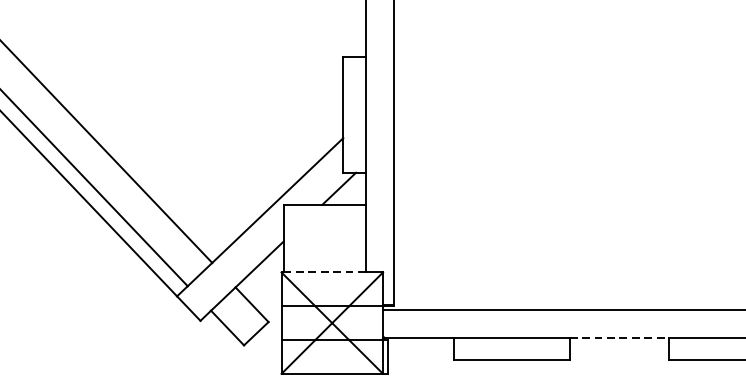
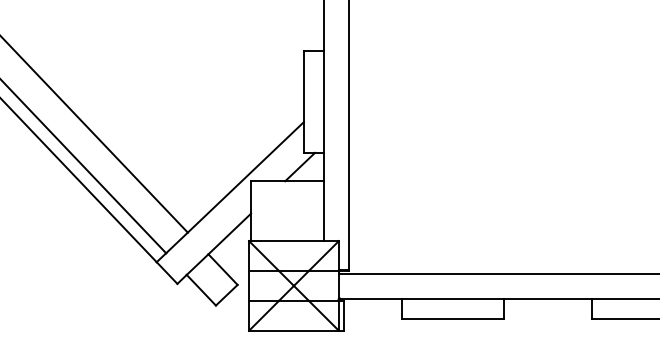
line: (323, 272) -> (286, 241), dashed -> solid
line: (618, 337) -> (547, 298), dashed -> solid

